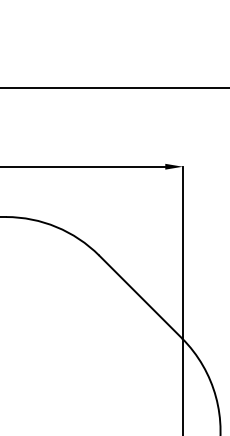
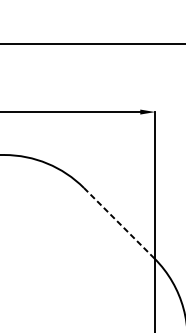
line: (140, 296) -> (119, 222), solid -> dashed

